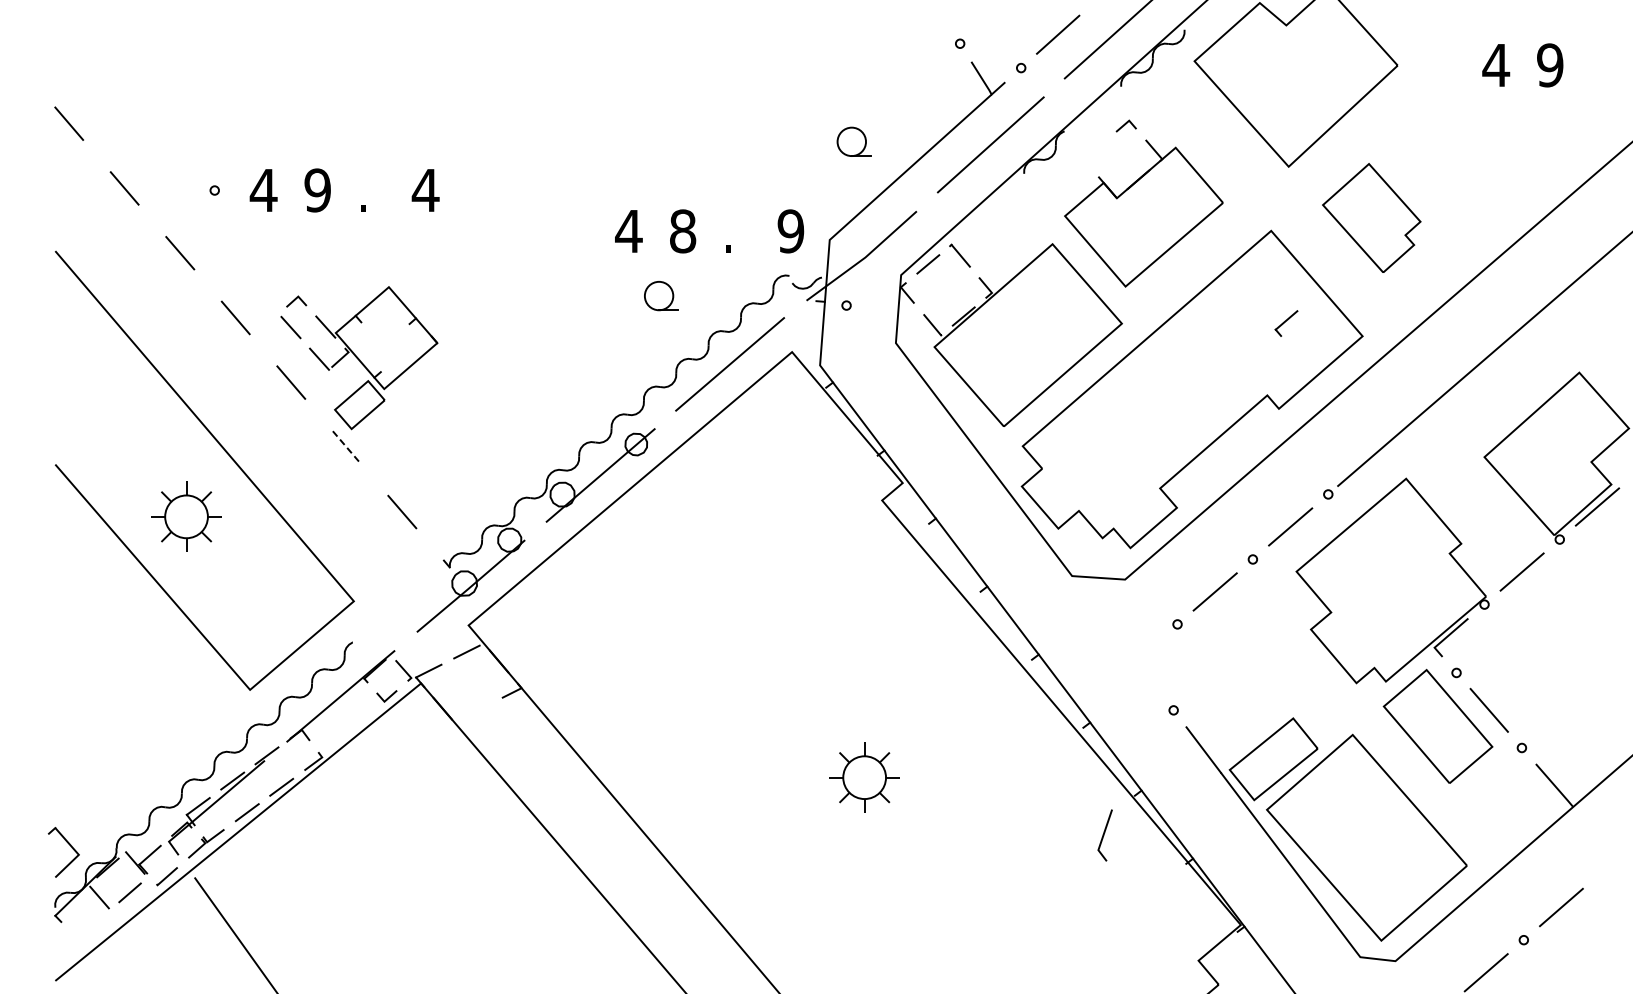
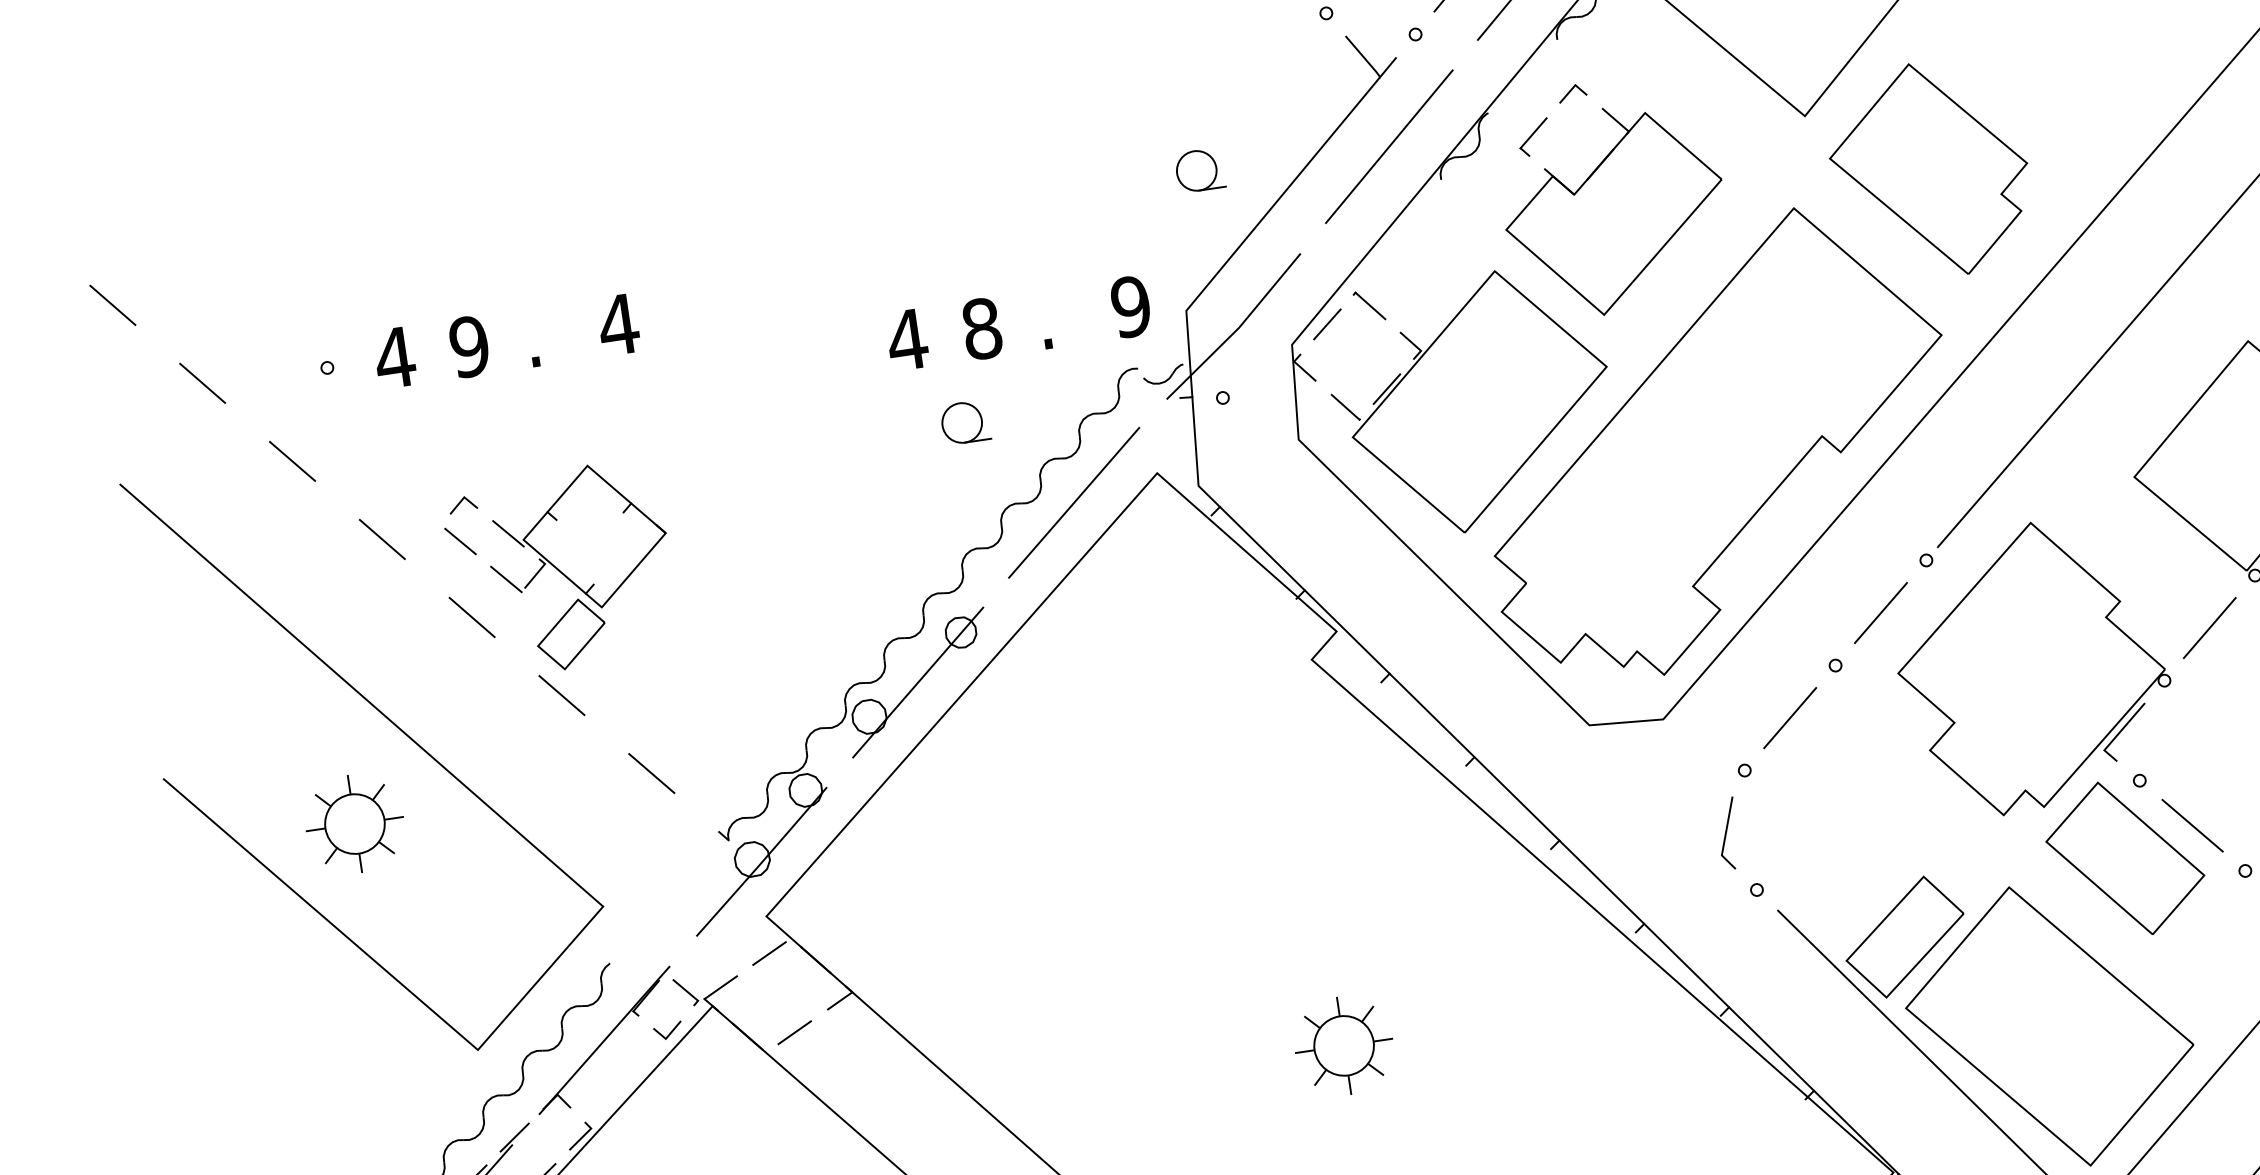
part: (1371, 217) -> (1929, 169), size x1.43
part: (1286, 323) -> (1534, 137), moved
line: (347, 447) -> (562, 695), dashed -> solid
line: (476, 710) -> (794, 1032), added
line: (1104, 835) -> (1727, 833), moved

